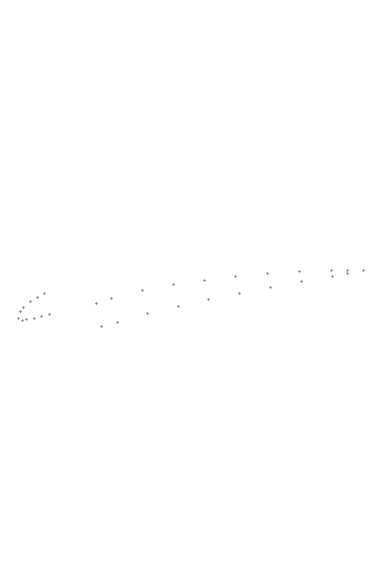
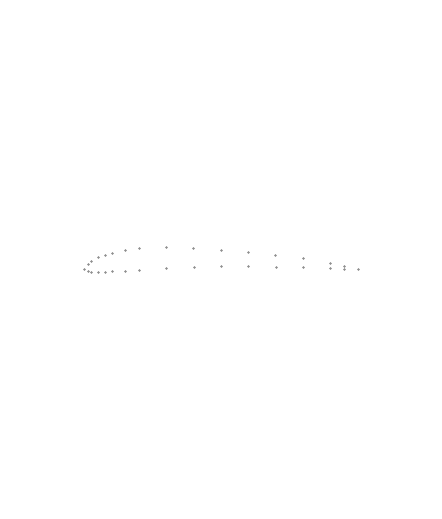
part: (31, 307) -> (98, 262), moved

